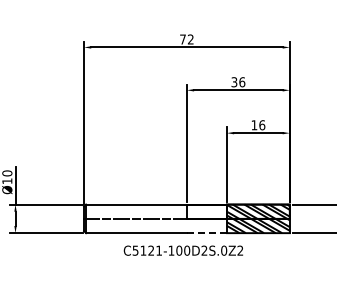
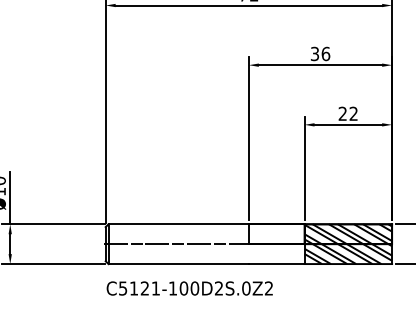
text: (258, 125) -> (348, 114), 16 -> 22
line: (206, 233) -> (276, 264), dashed -> solid
text: (182, 250) -> (188, 288), moved

